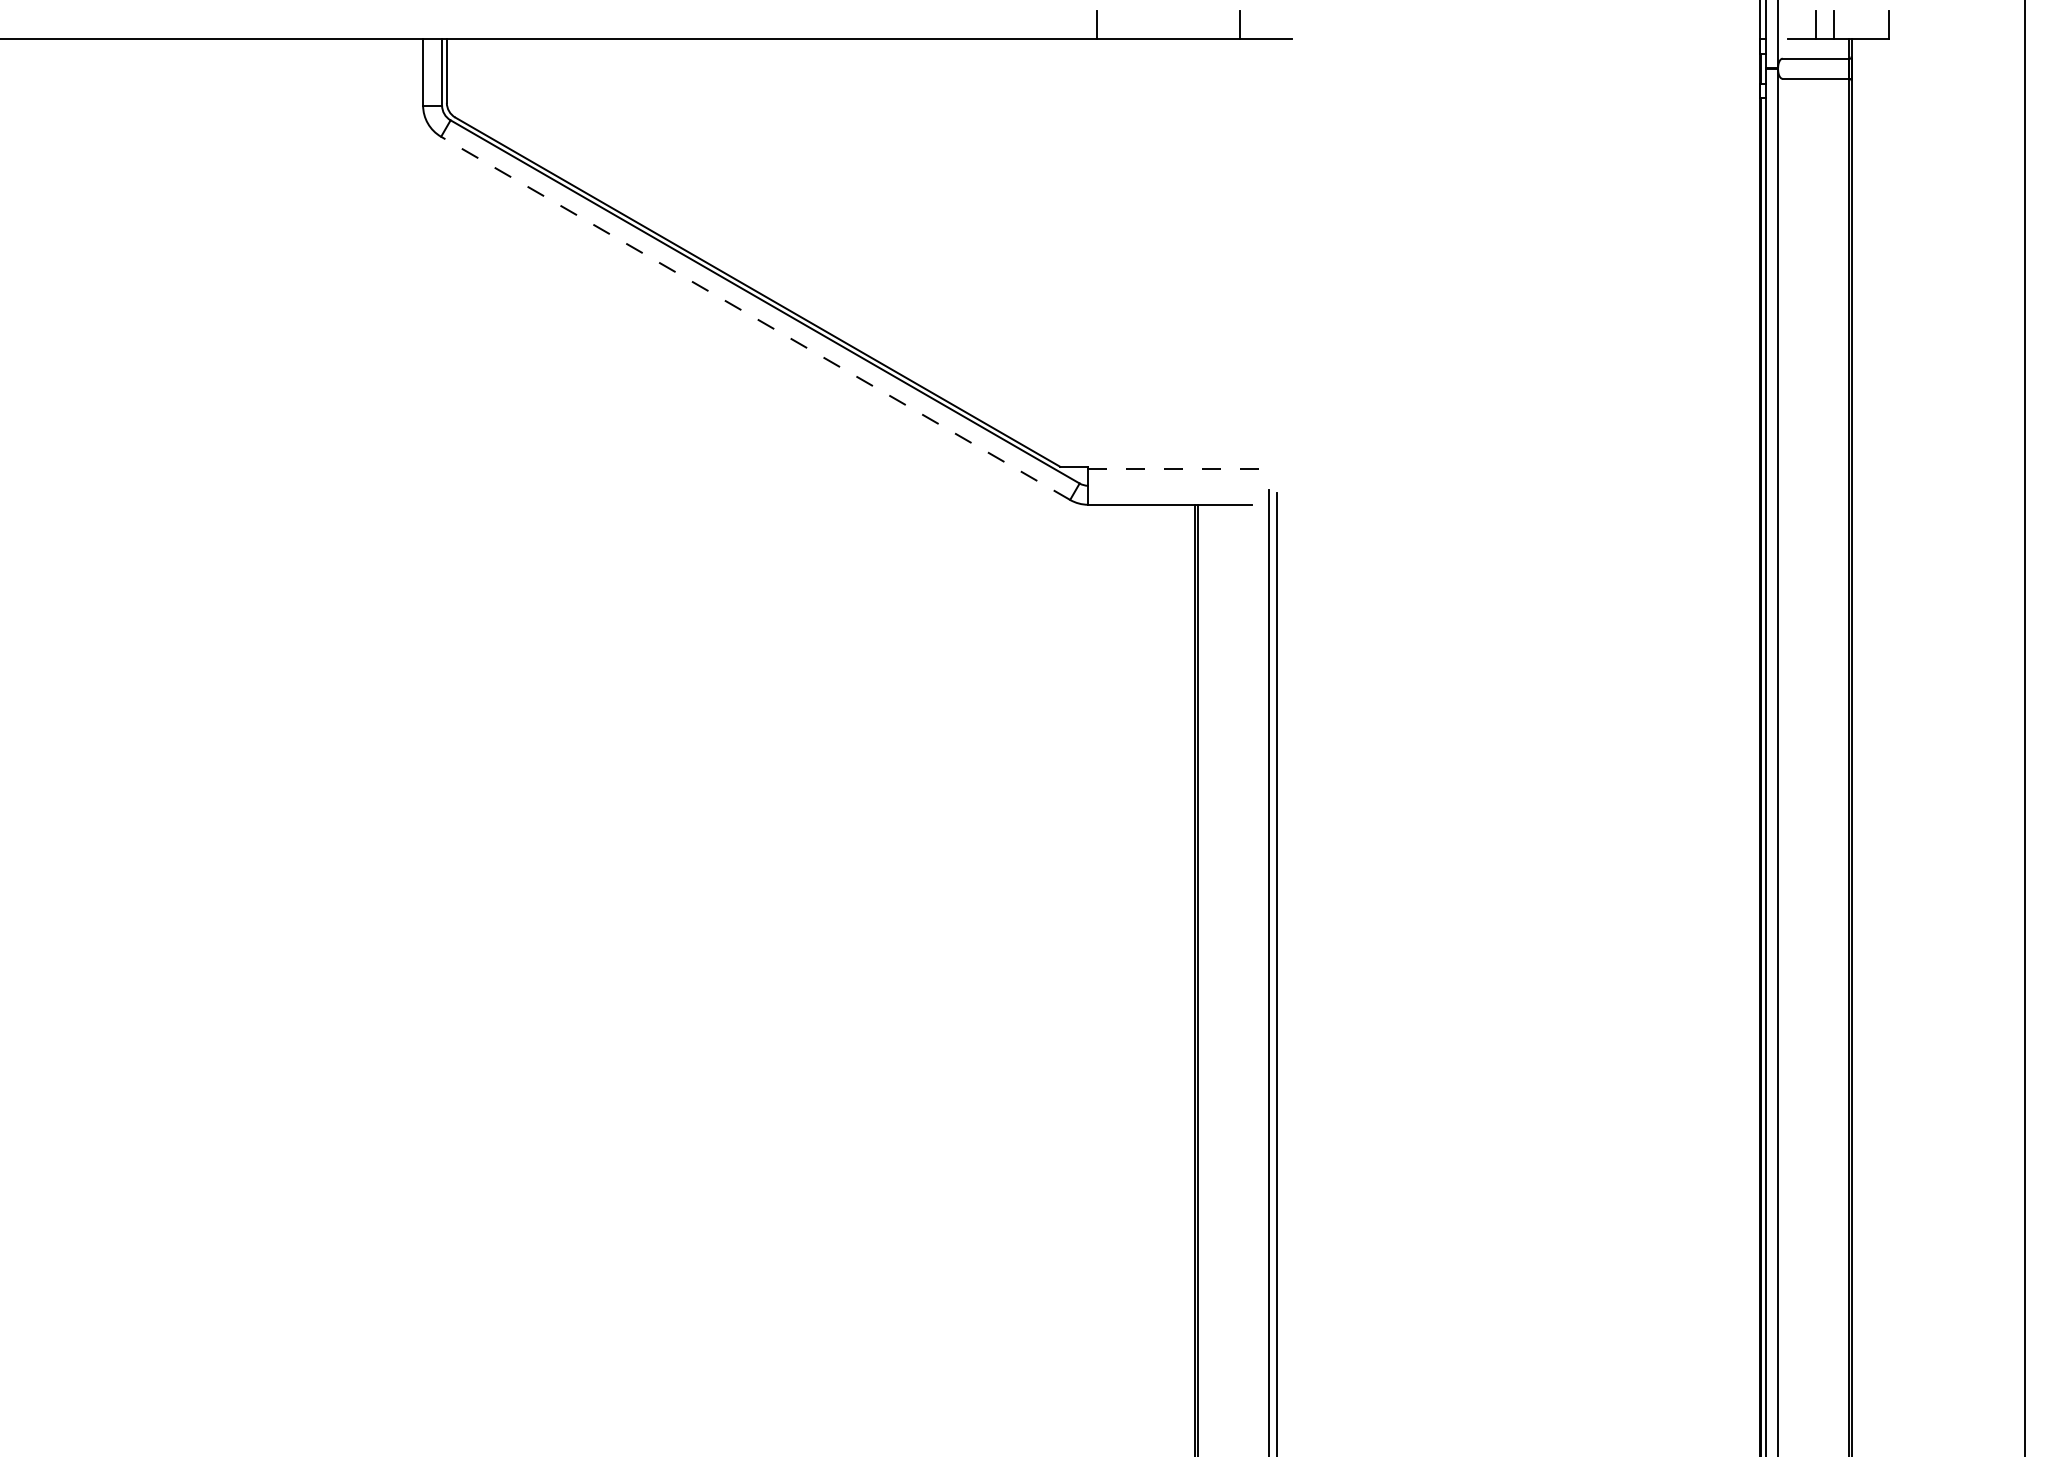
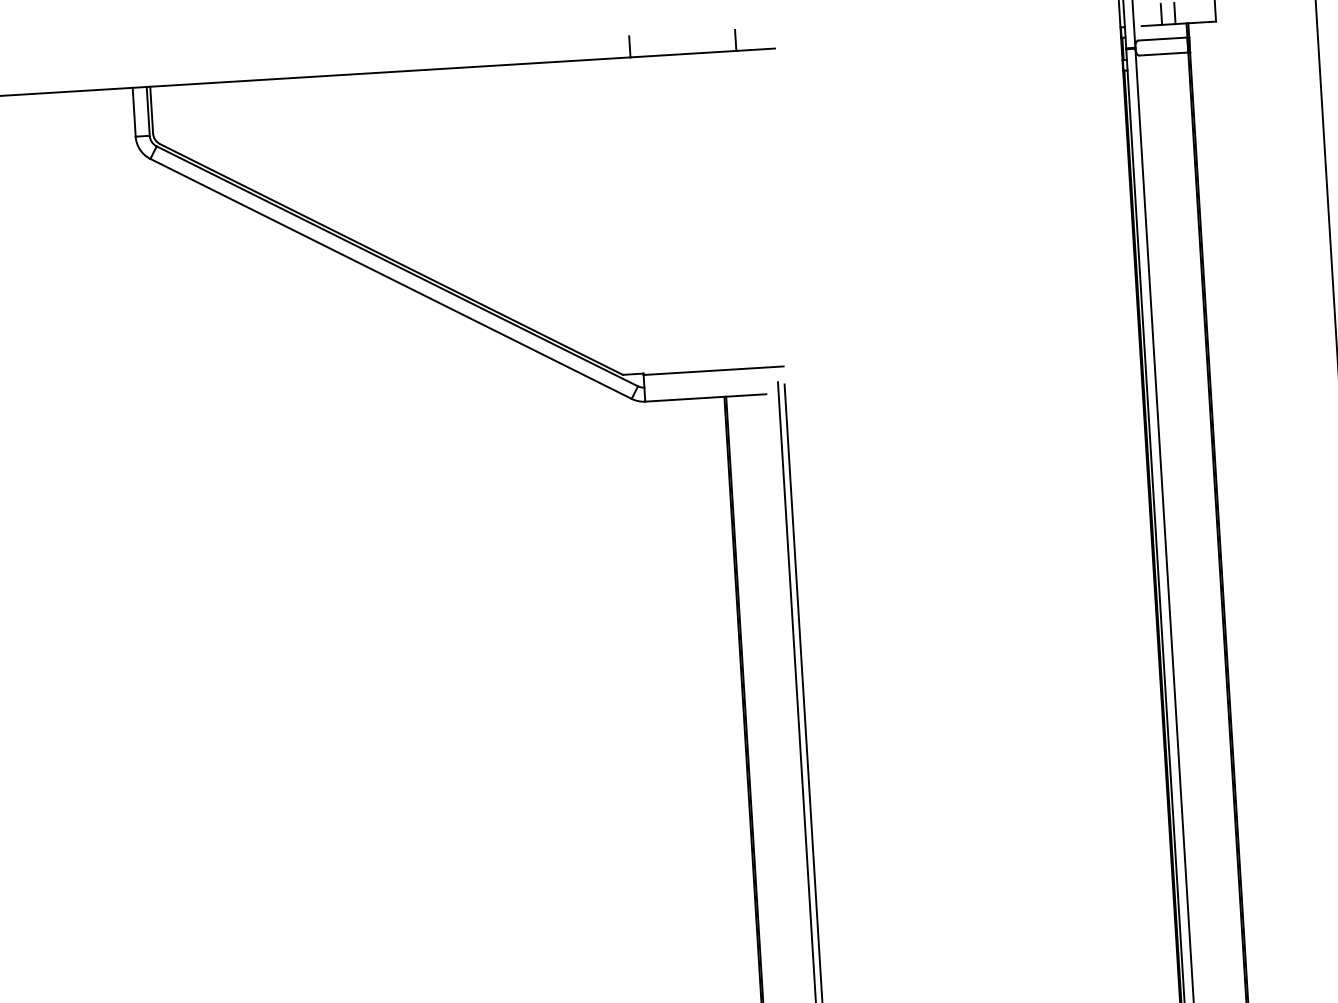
line: (755, 318) -> (390, 279), dashed -> solid
line: (1182, 468) -> (713, 370), dashed -> solid

